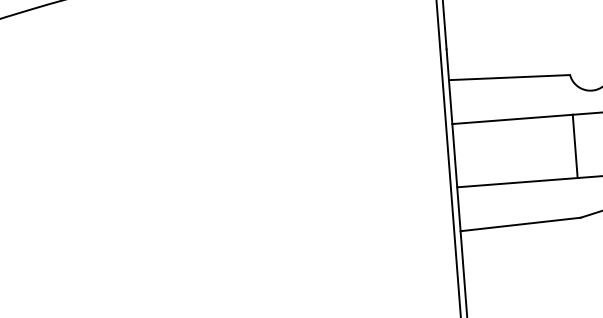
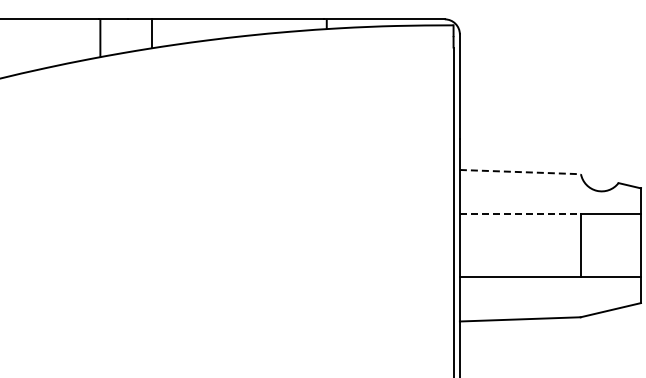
line: (509, 78) -> (520, 172), solid -> dashed
line: (512, 119) -> (520, 214), solid -> dashed

